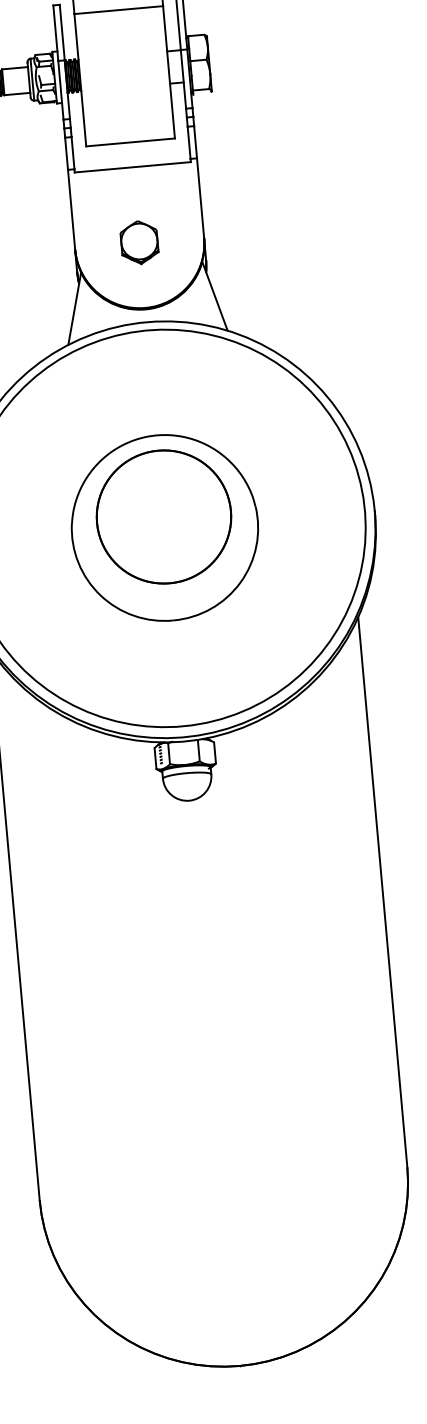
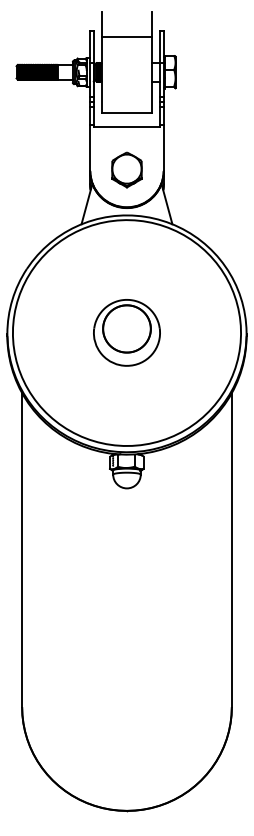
part: (138, 241) -> (126, 169), size x1.43
part: (164, 527) -> (126, 332), size x0.62

